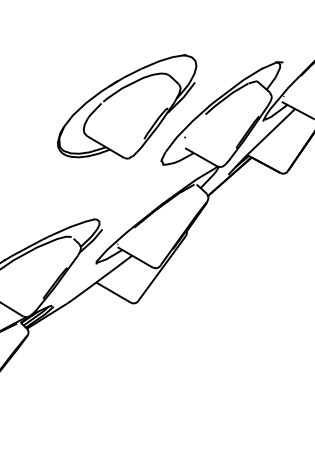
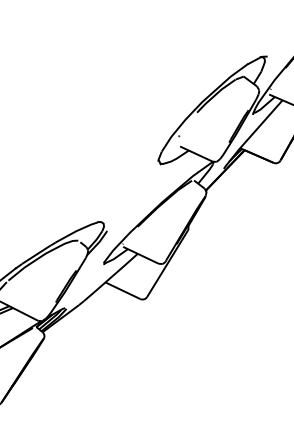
part: (127, 106) -> (121, 111), removed

